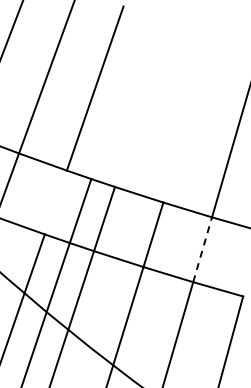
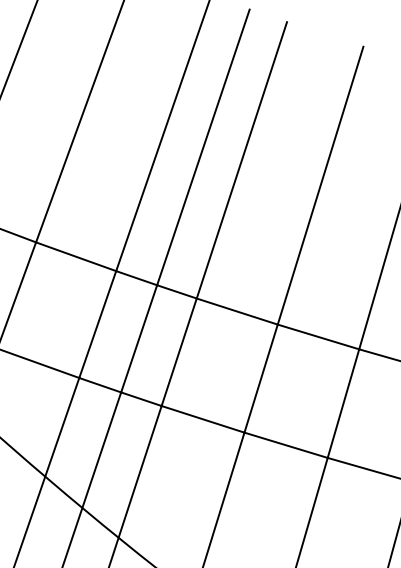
line: (118, 96) -> (202, 147), added
line: (141, 103) -> (241, 158), added
line: (188, 119) -> (319, 185), added
line: (55, 202) -> (97, 324), added
line: (202, 249) -> (343, 403), dashed -> solid

